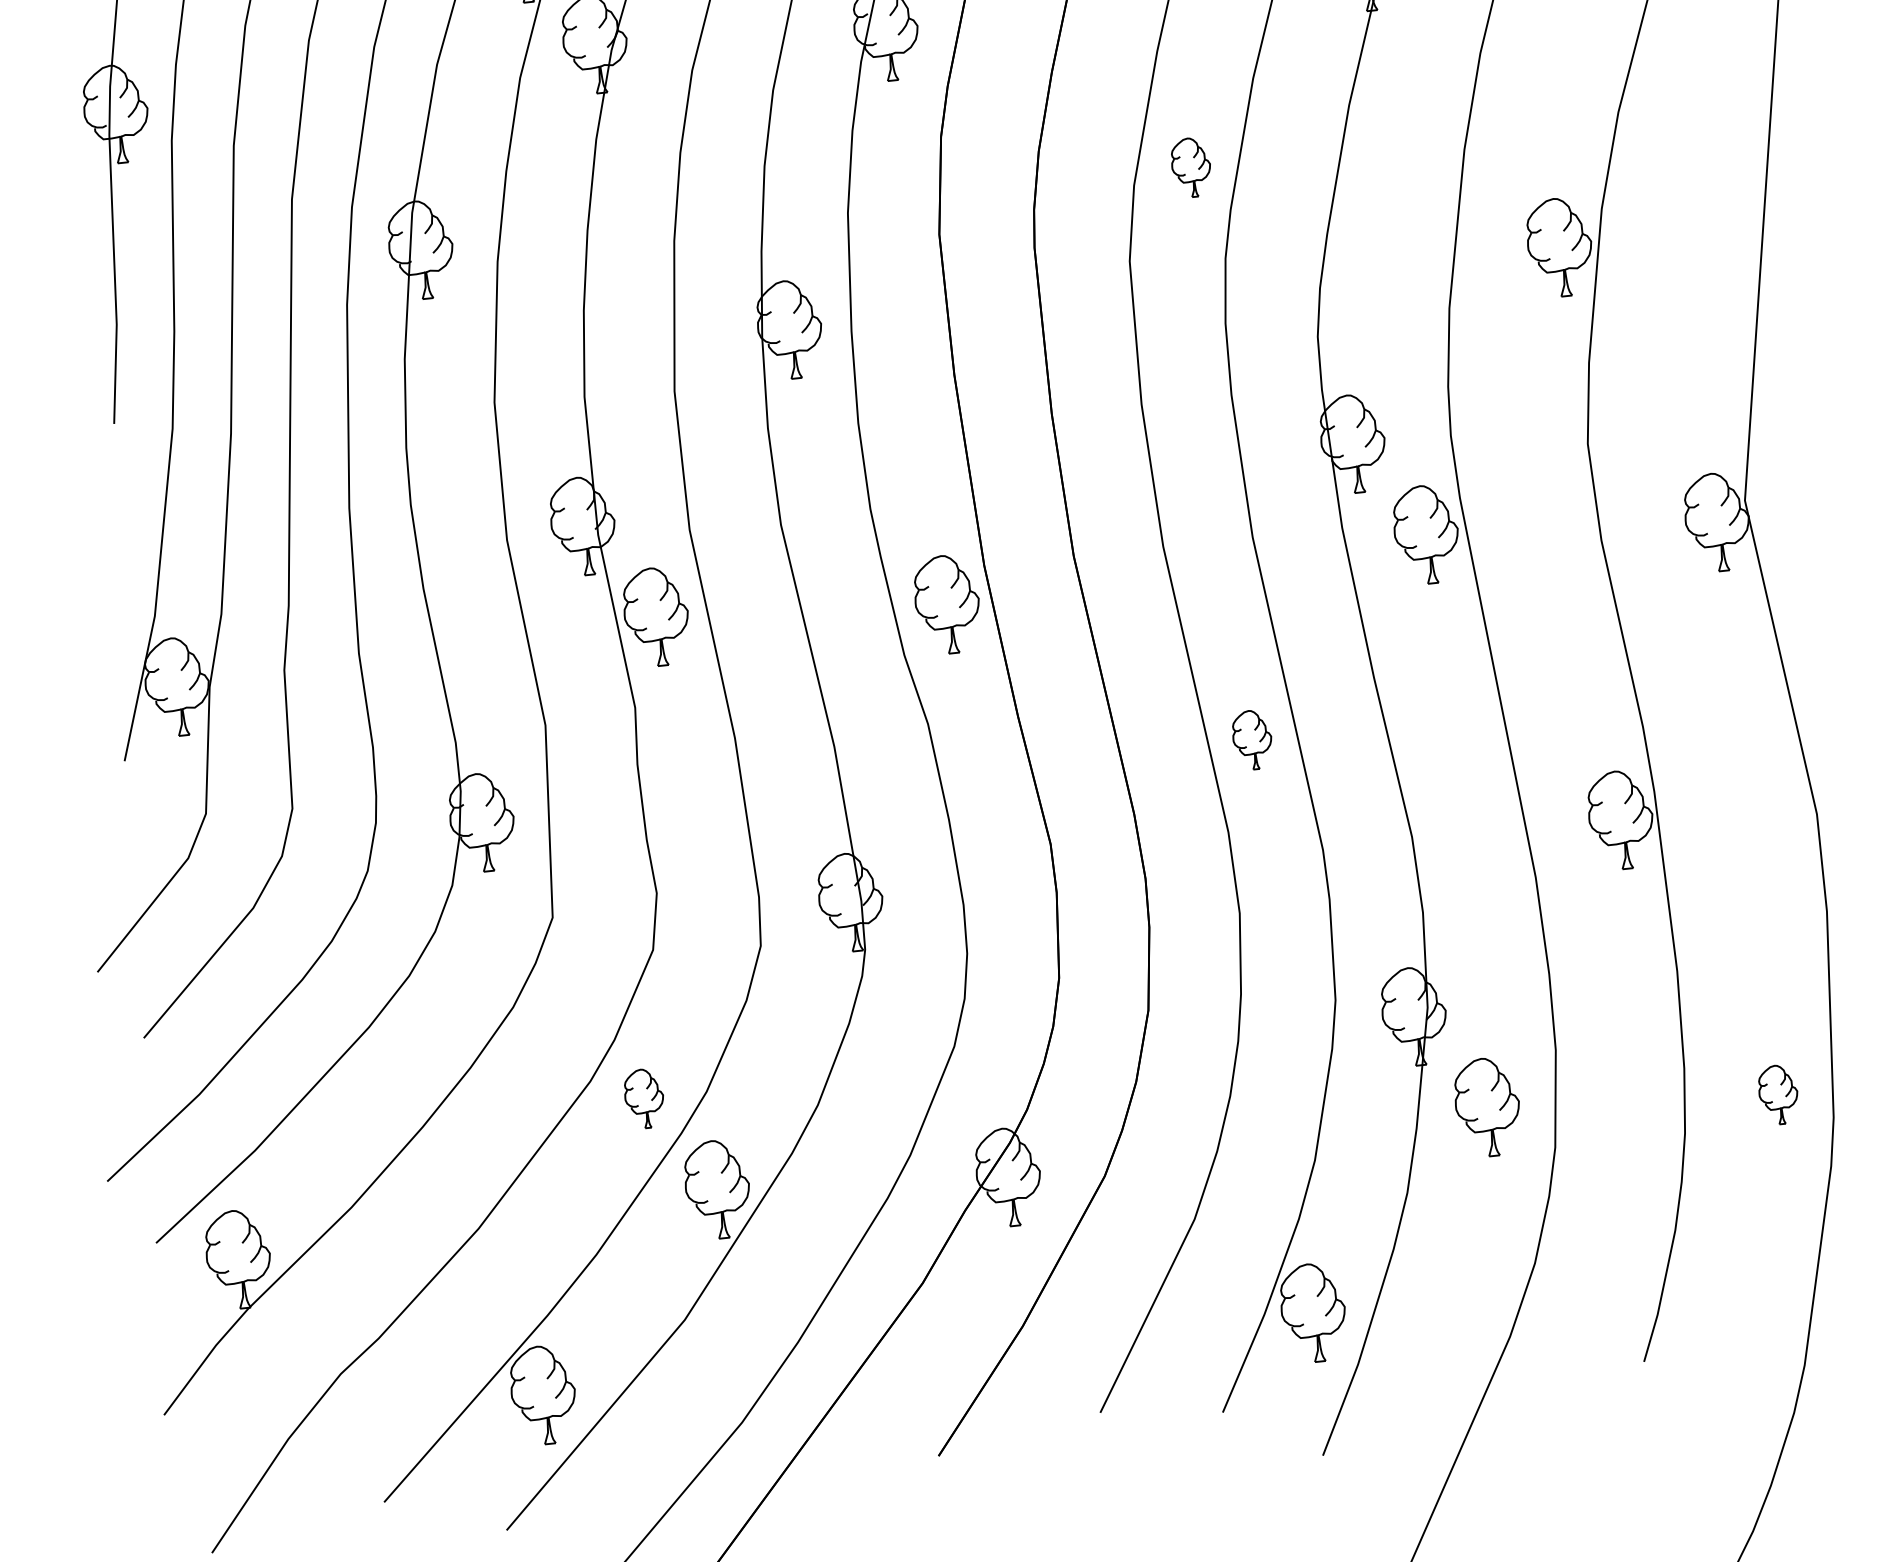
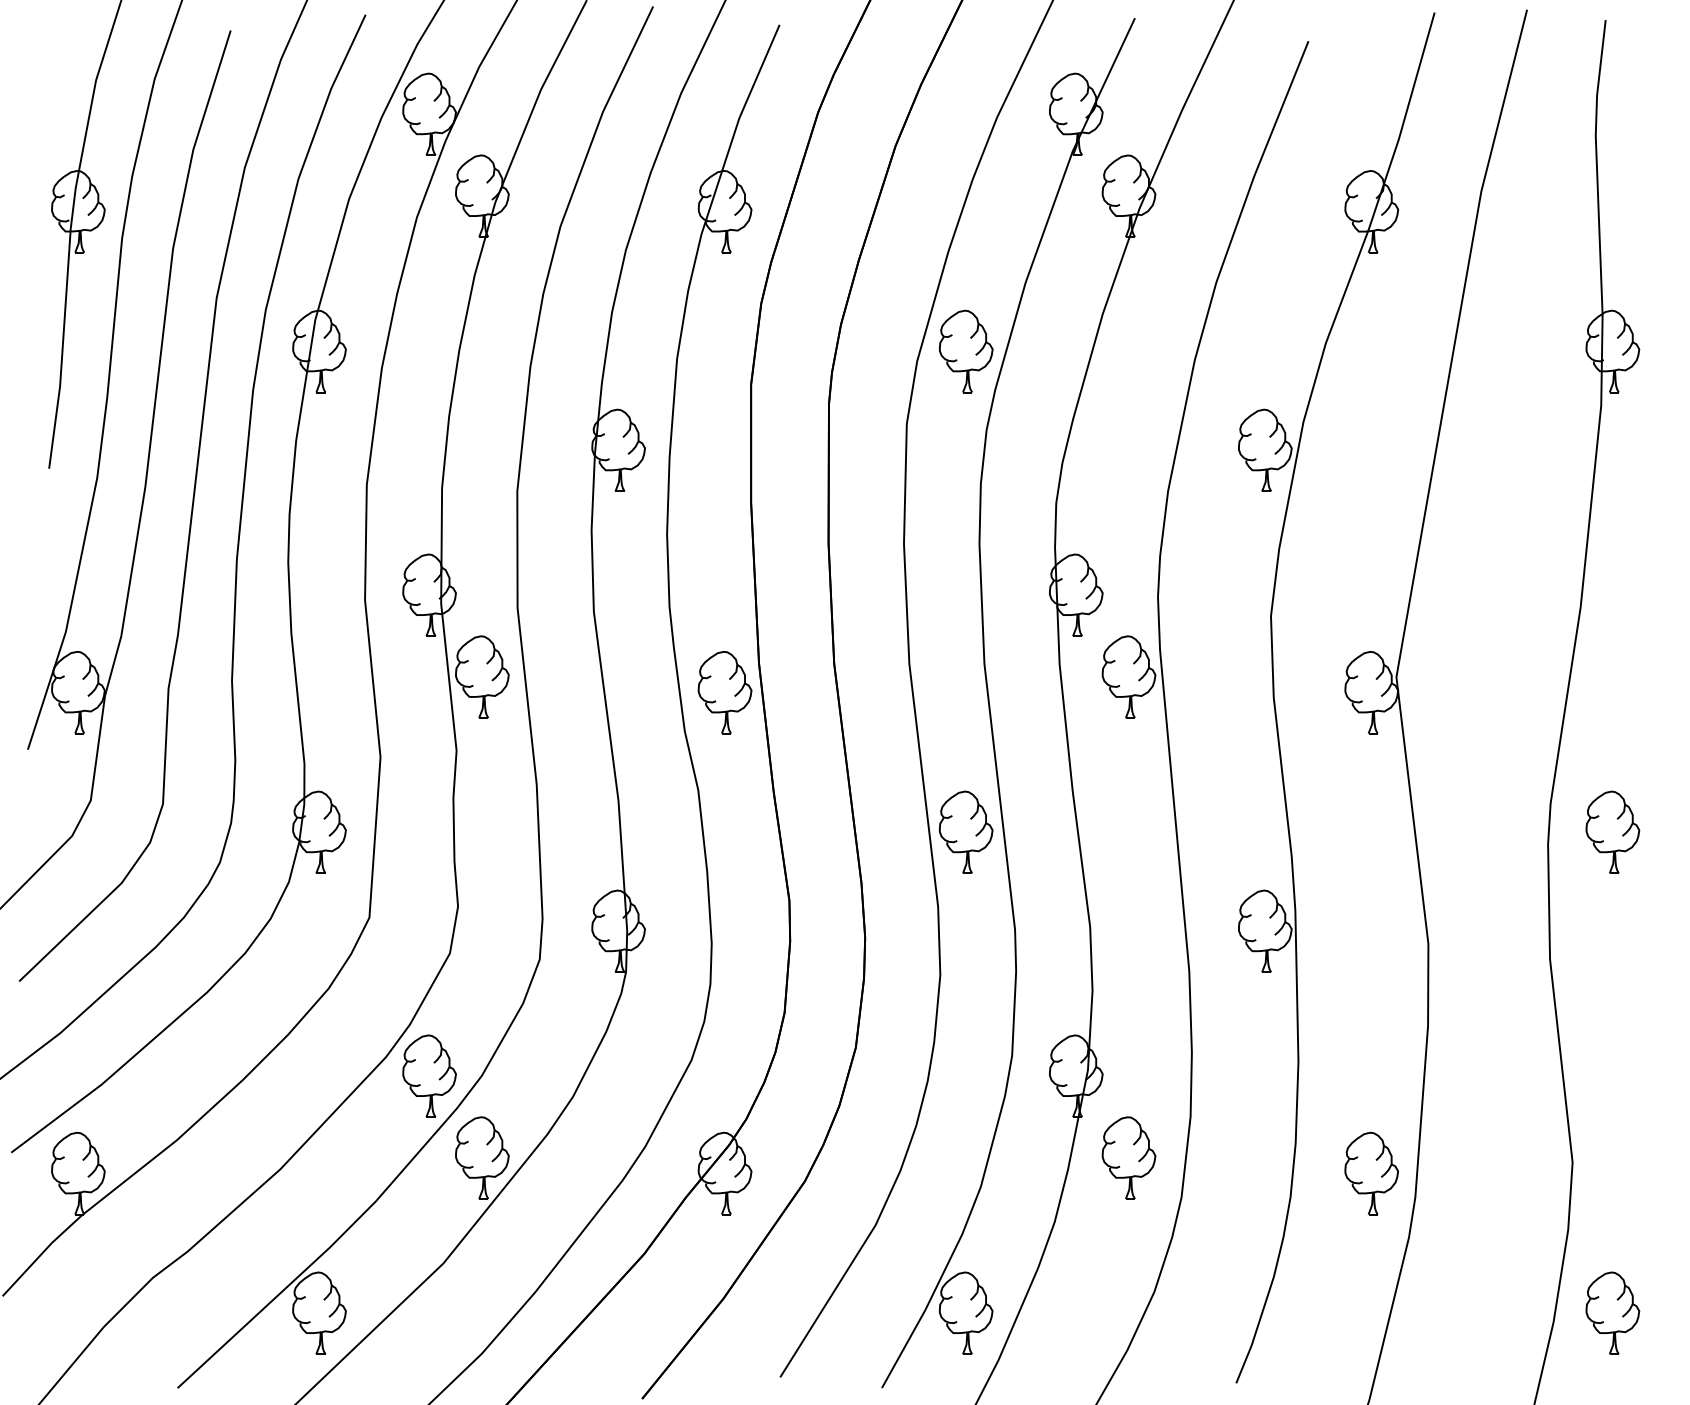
part: (1191, 167) -> (966, 351), size x1.67
part: (1252, 739) -> (966, 831), size x1.67
part: (1778, 1094) -> (1371, 1173), size x1.67
part: (644, 1098) -> (429, 1075), size x1.67

